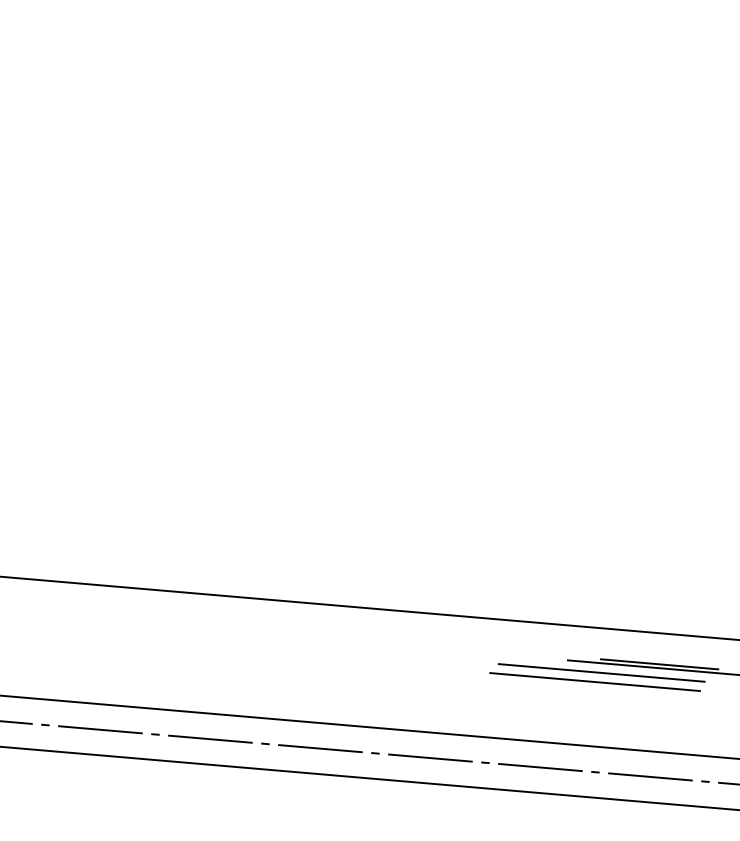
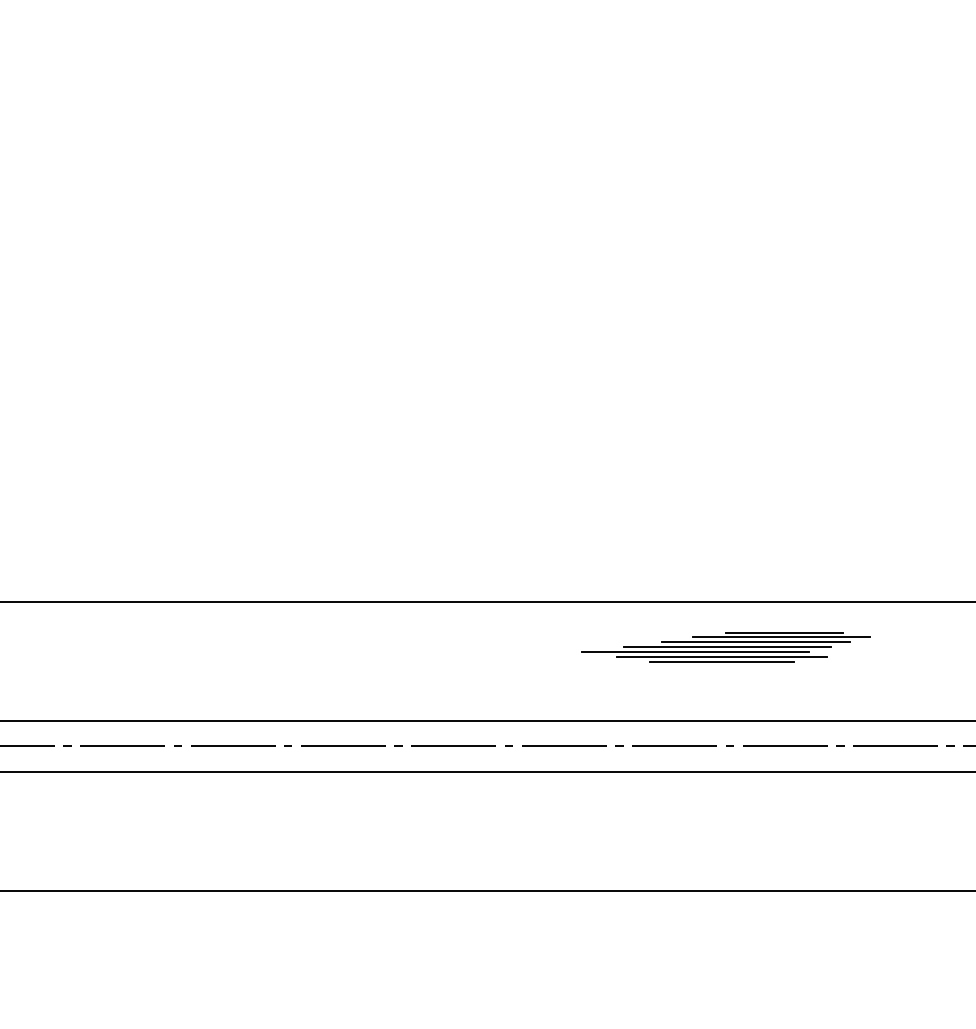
line: (630, 671) -> (756, 642), added
line: (568, 674) -> (694, 651), added
line: (595, 688) -> (722, 662), added

